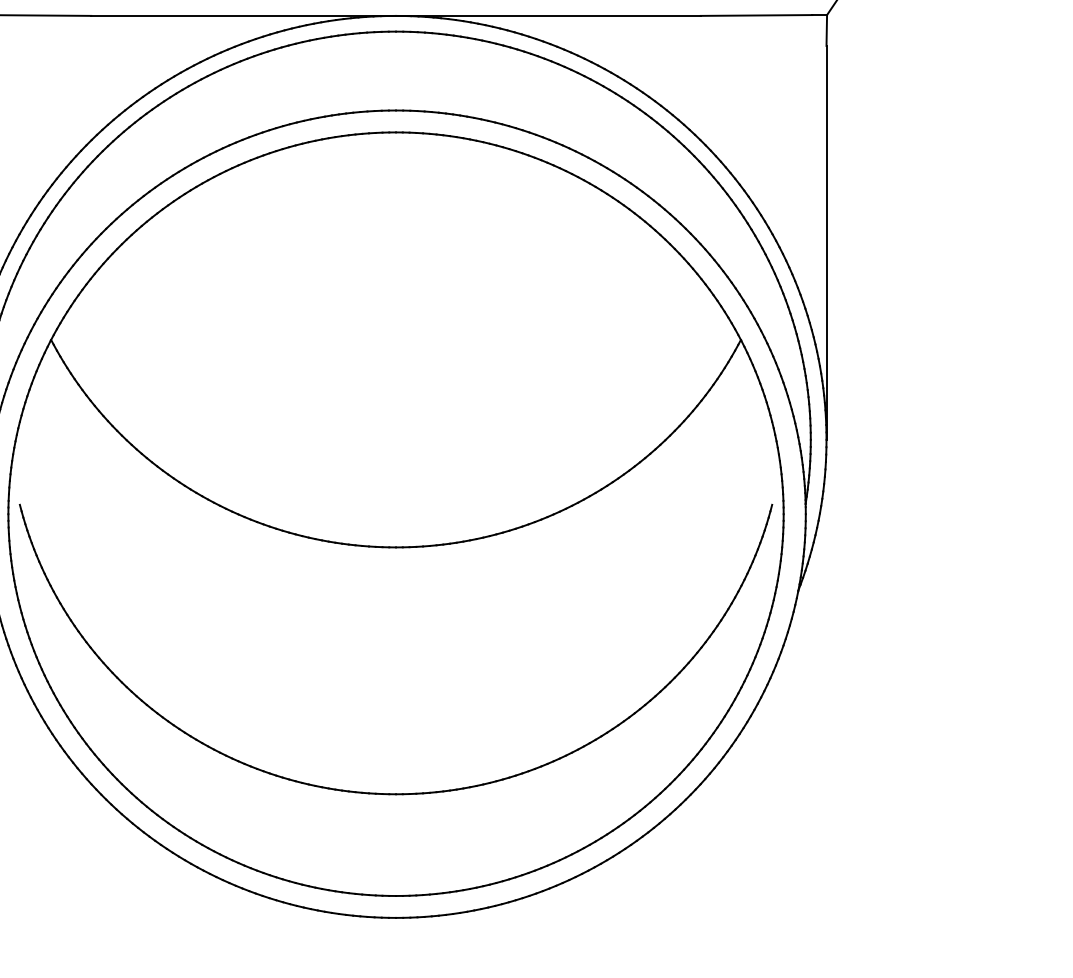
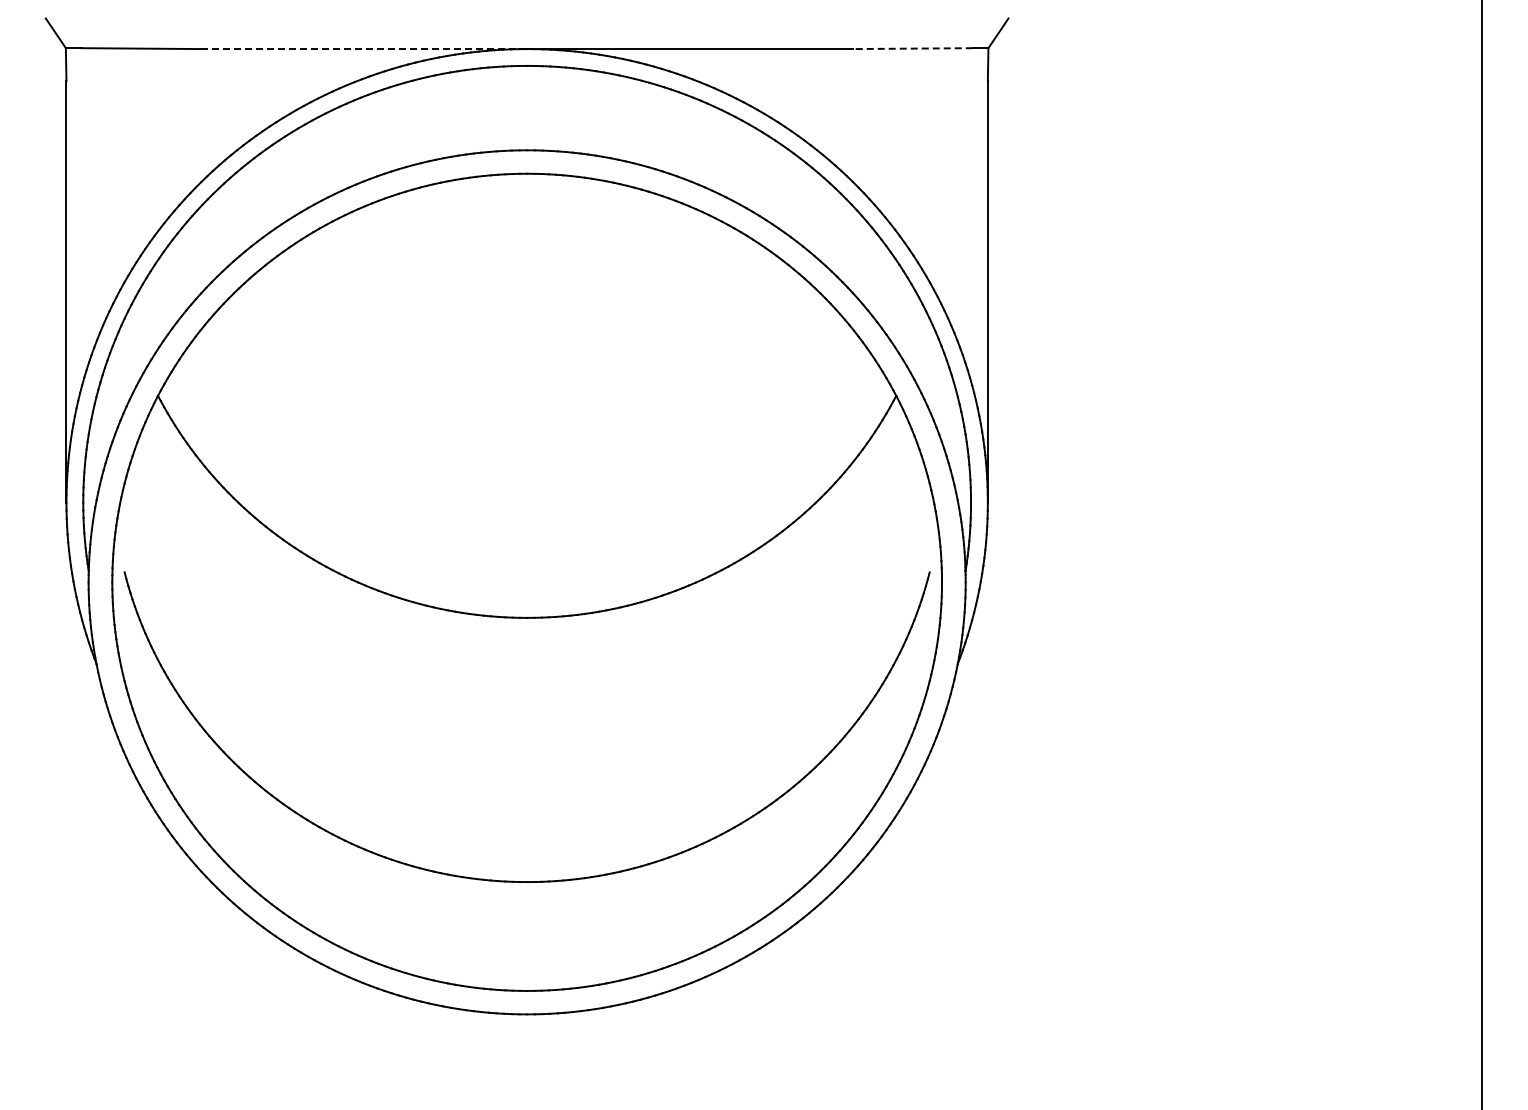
line: (757, 15) -> (913, 48), solid -> dashed
line: (244, 16) -> (364, 49), solid -> dashed

